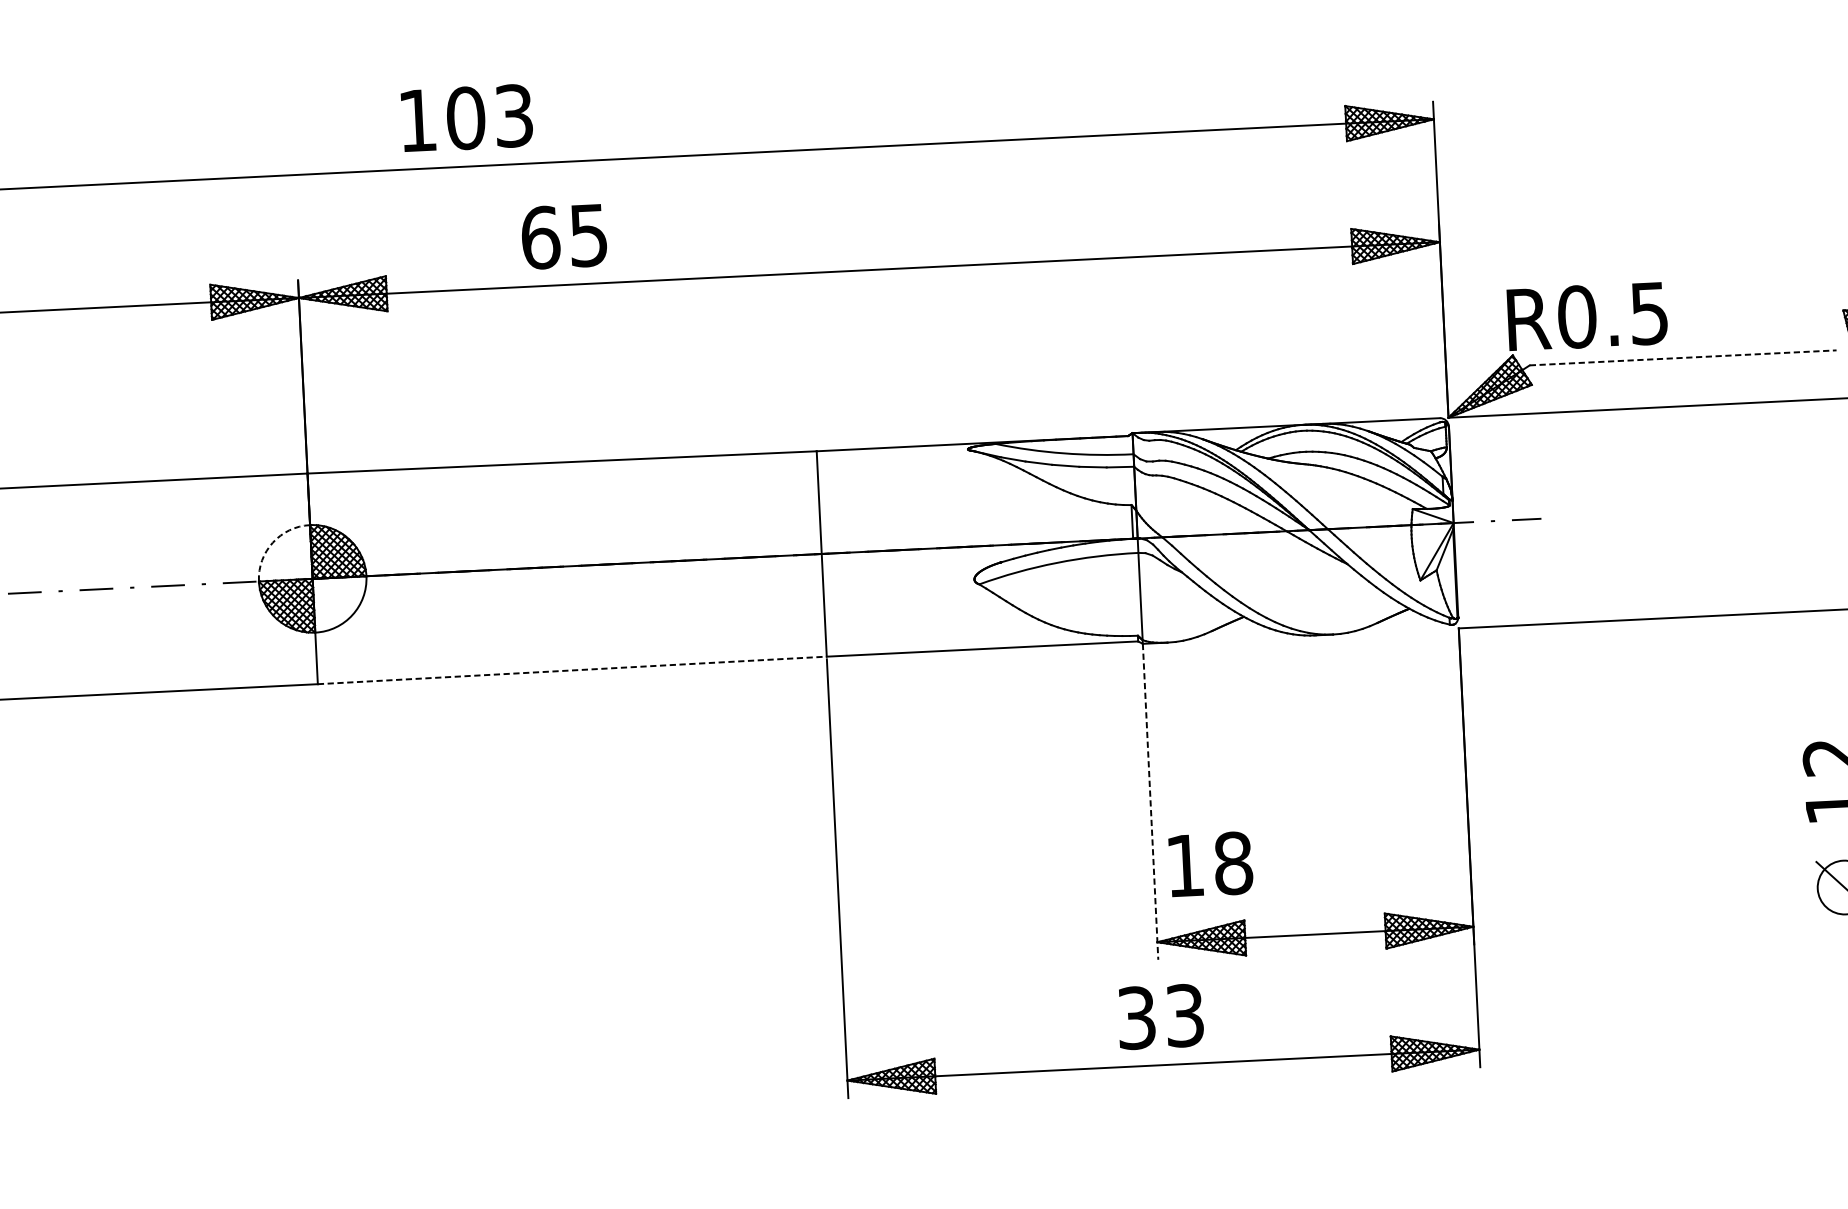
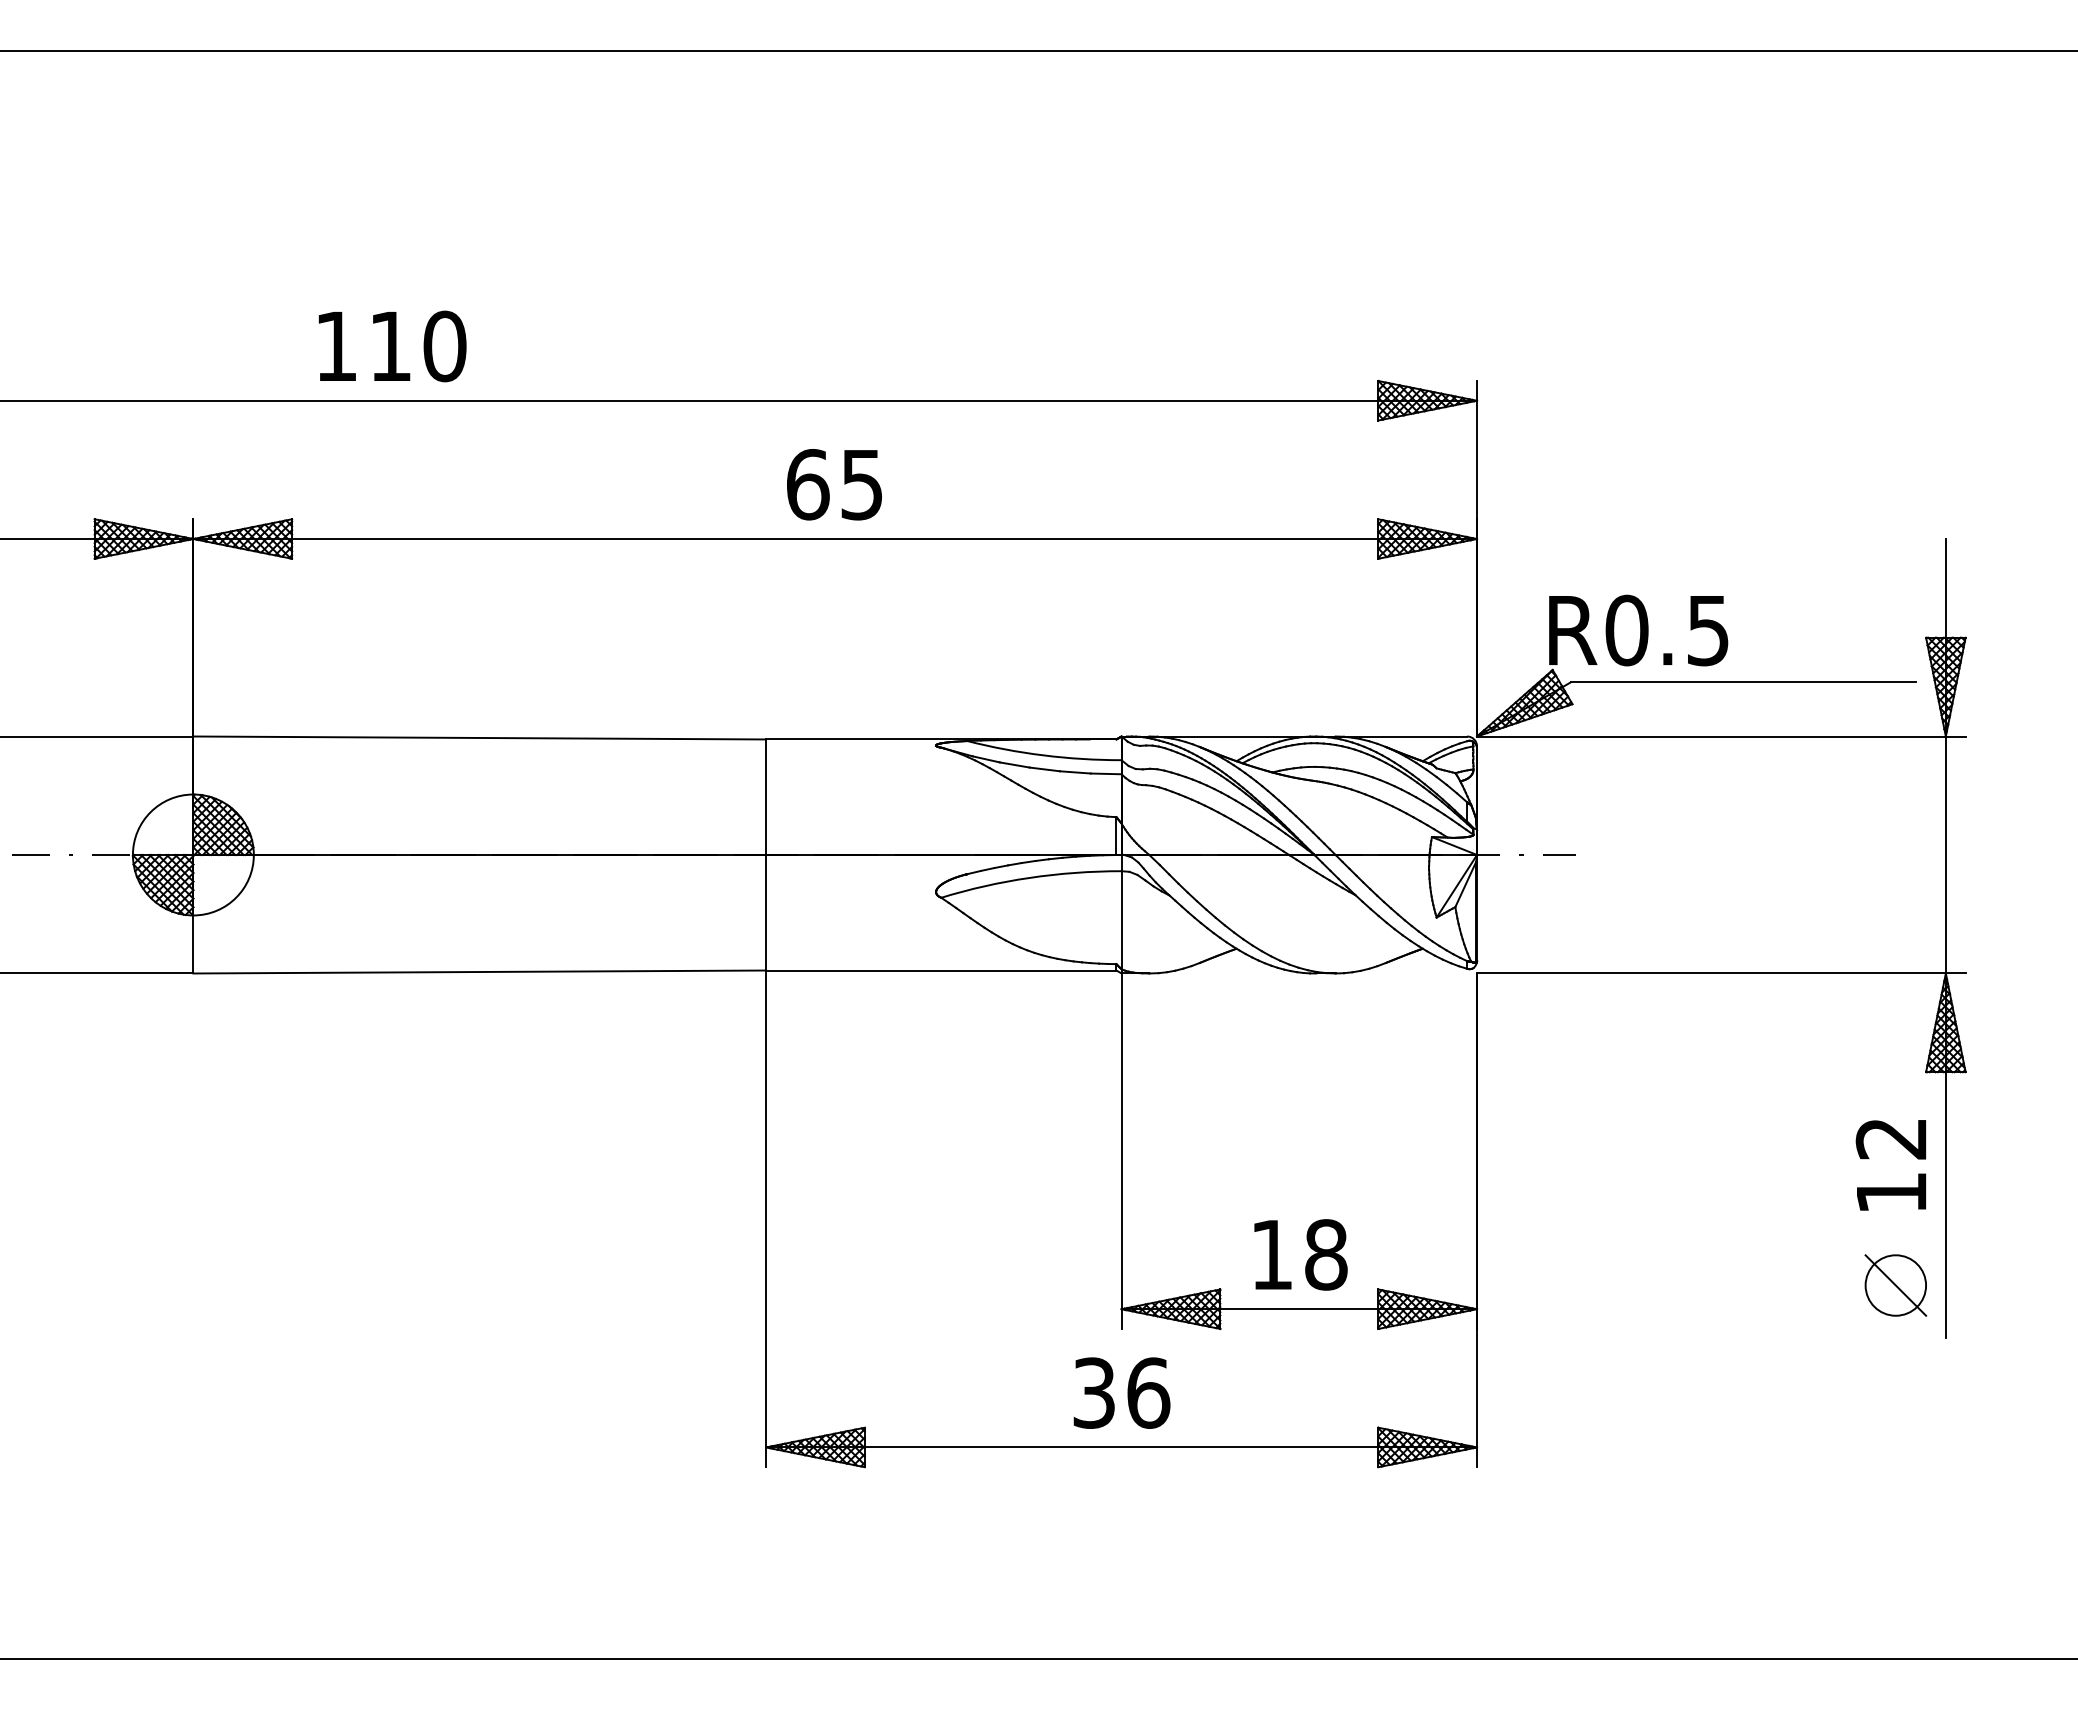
text: (489, 117) -> (417, 346), 103 -> 110
text: (564, 236) -> (834, 484), moved
line: (1682, 358) -> (1743, 682), dashed -> solid
arc: (272, 542) -> (150, 812), dashed -> solid
line: (572, 670) -> (480, 972), dashed -> solid
line: (1150, 802) -> (1121, 1151), dashed -> solid
text: (1210, 864) -> (1300, 1254), moved
text: (1184, 1015) -> (1148, 1392), 33 -> 36

